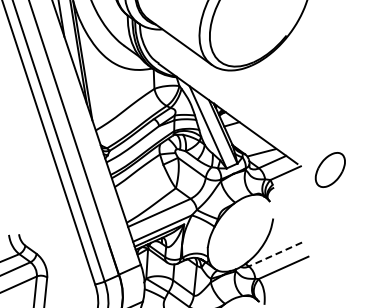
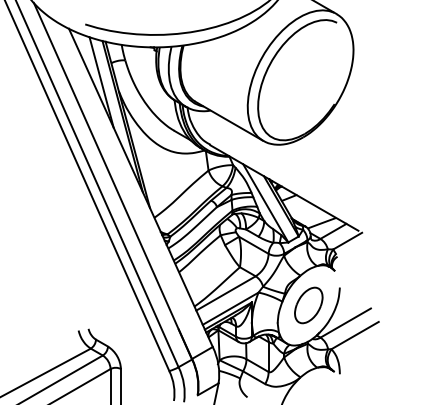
part: (330, 170) -> (308, 305), moved
line: (275, 254) -> (345, 323), dashed -> solid

